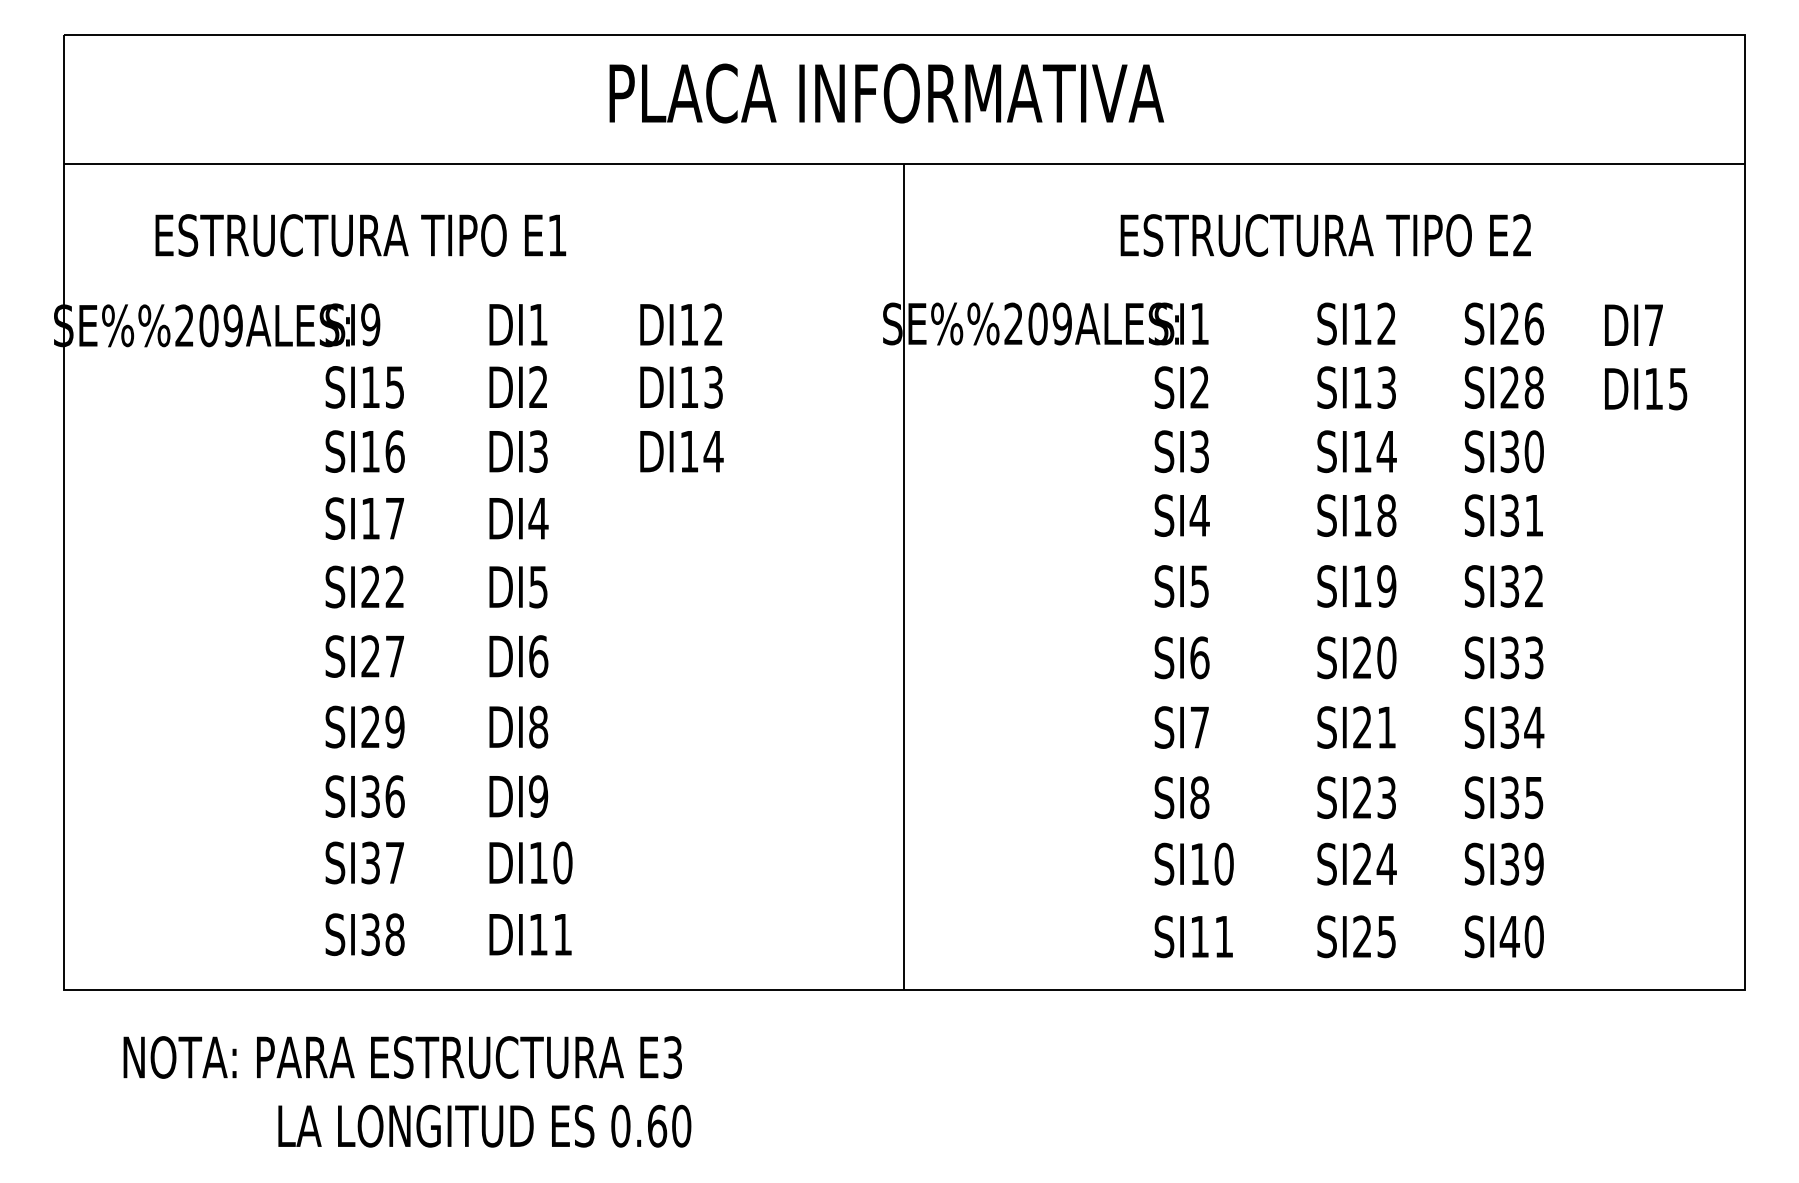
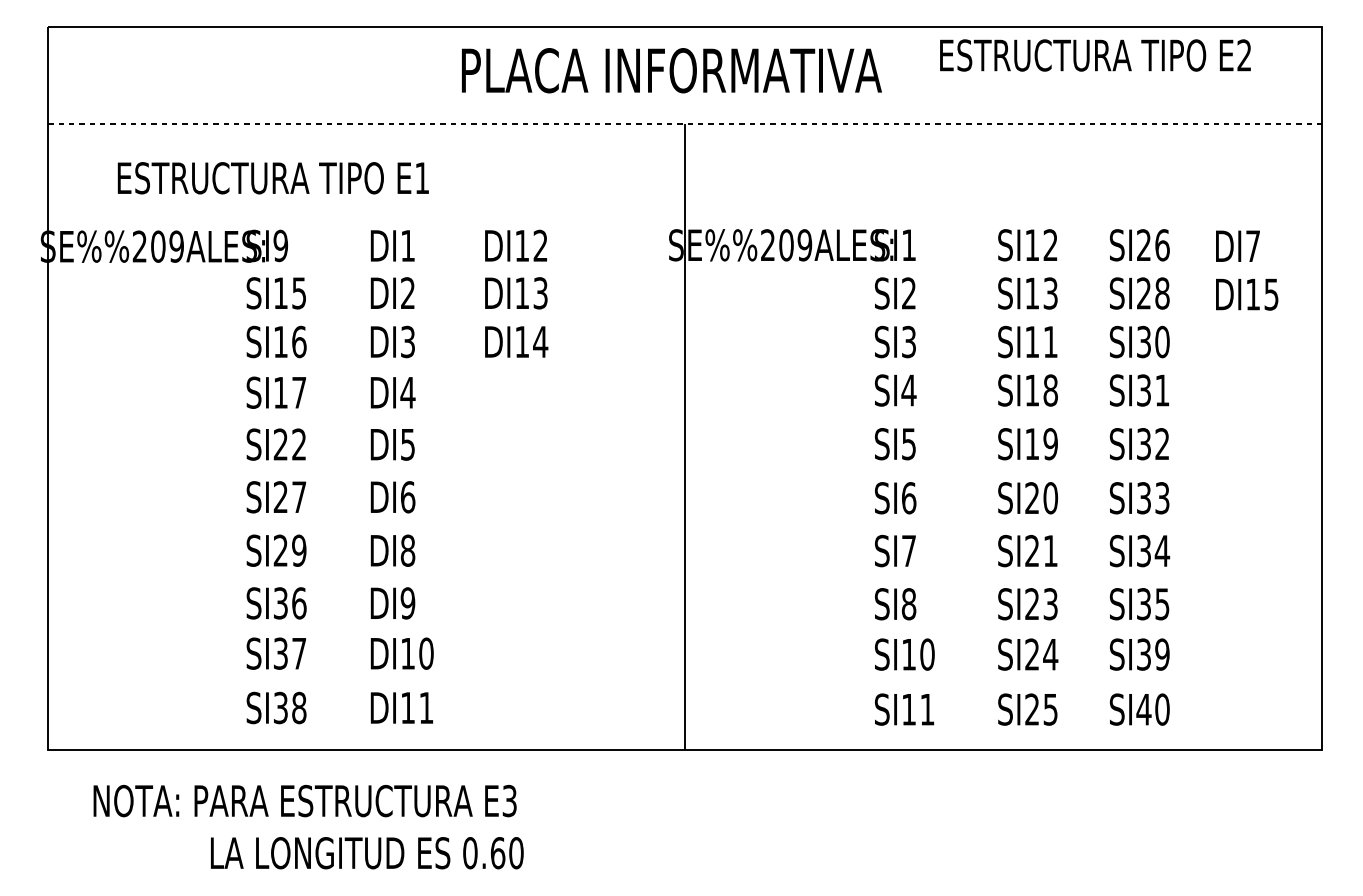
line: (904, 163) -> (685, 123), solid -> dashed
text: (1325, 235) -> (1095, 55), moved
text: (1386, 451) -> (1050, 341), SI14 -> SI11

